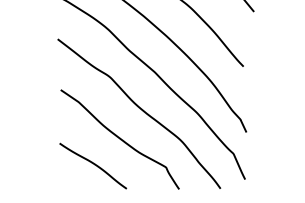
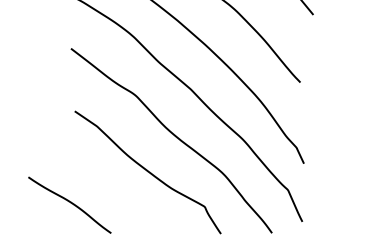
curve: (93, 164) -> (70, 203), moved

